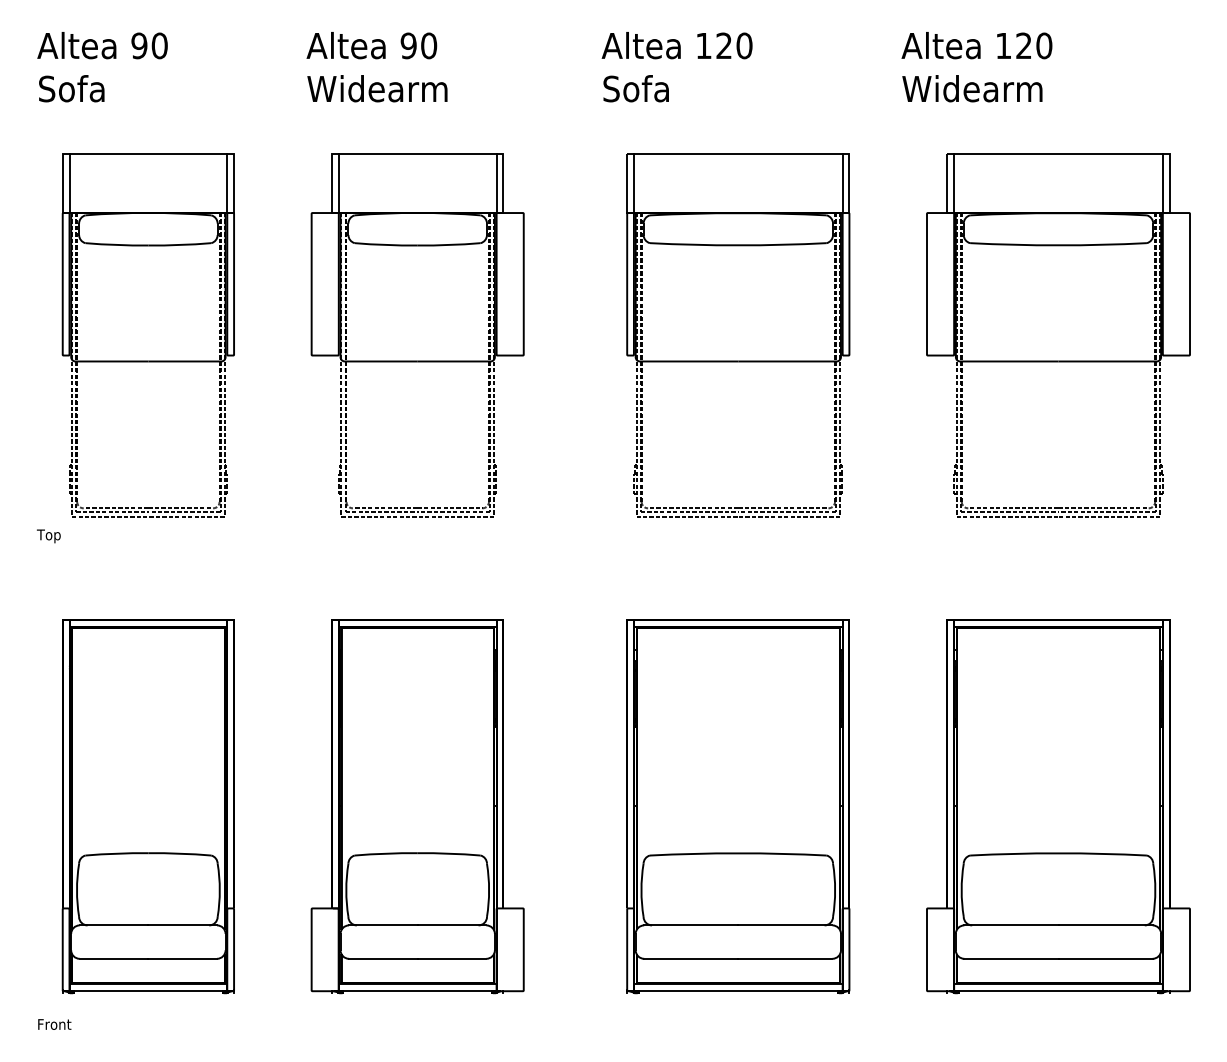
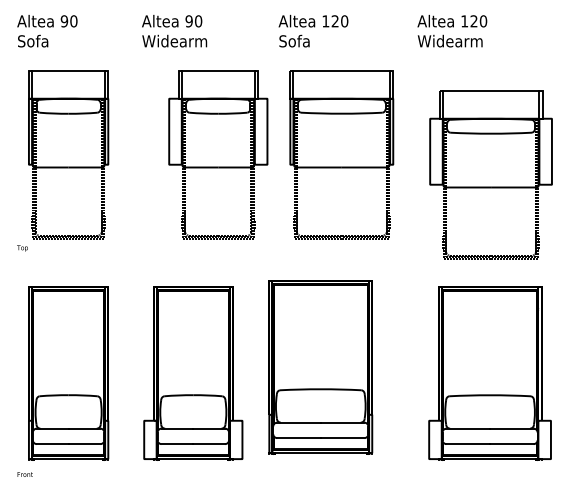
part: (418, 333) -> (218, 154), moved
part: (1057, 333) -> (490, 174), moved
part: (737, 806) -> (320, 367), moved

